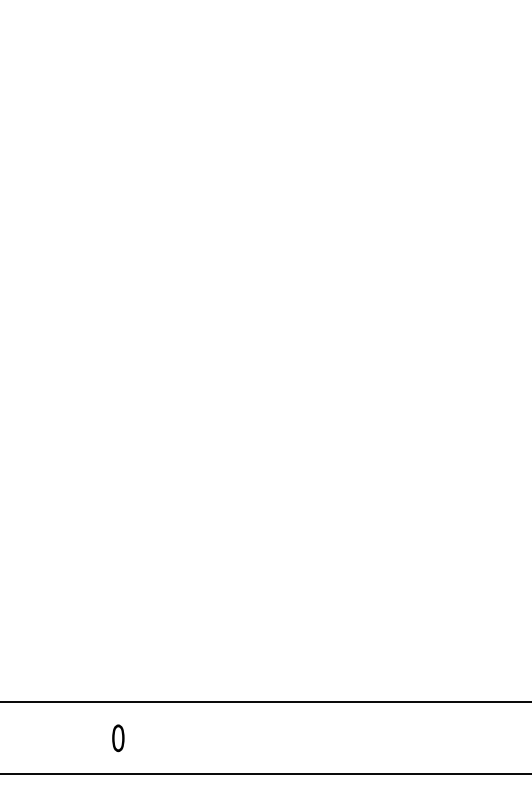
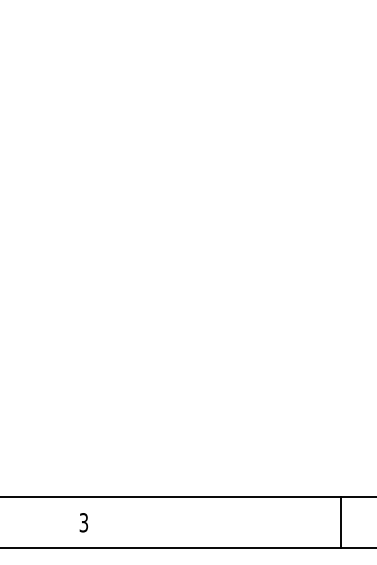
text: (117, 737) -> (83, 522), 0 -> 3
line: (482, 737) -> (341, 522), added

